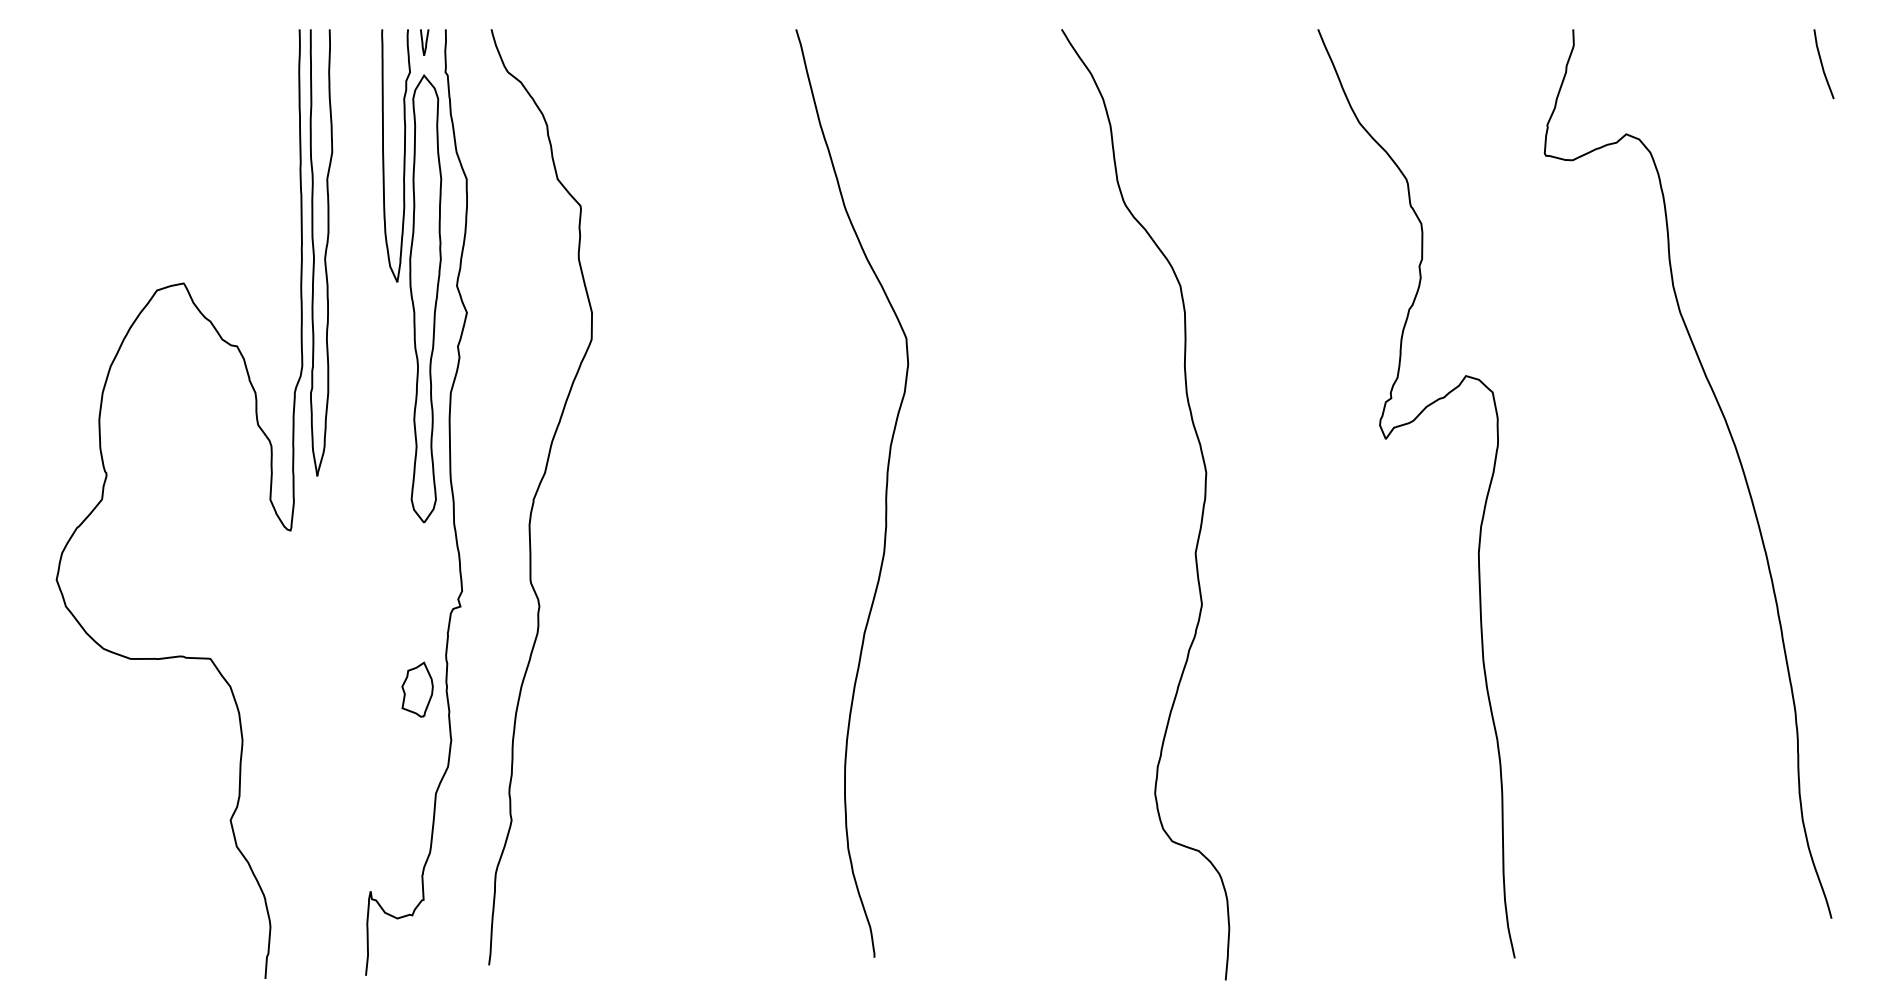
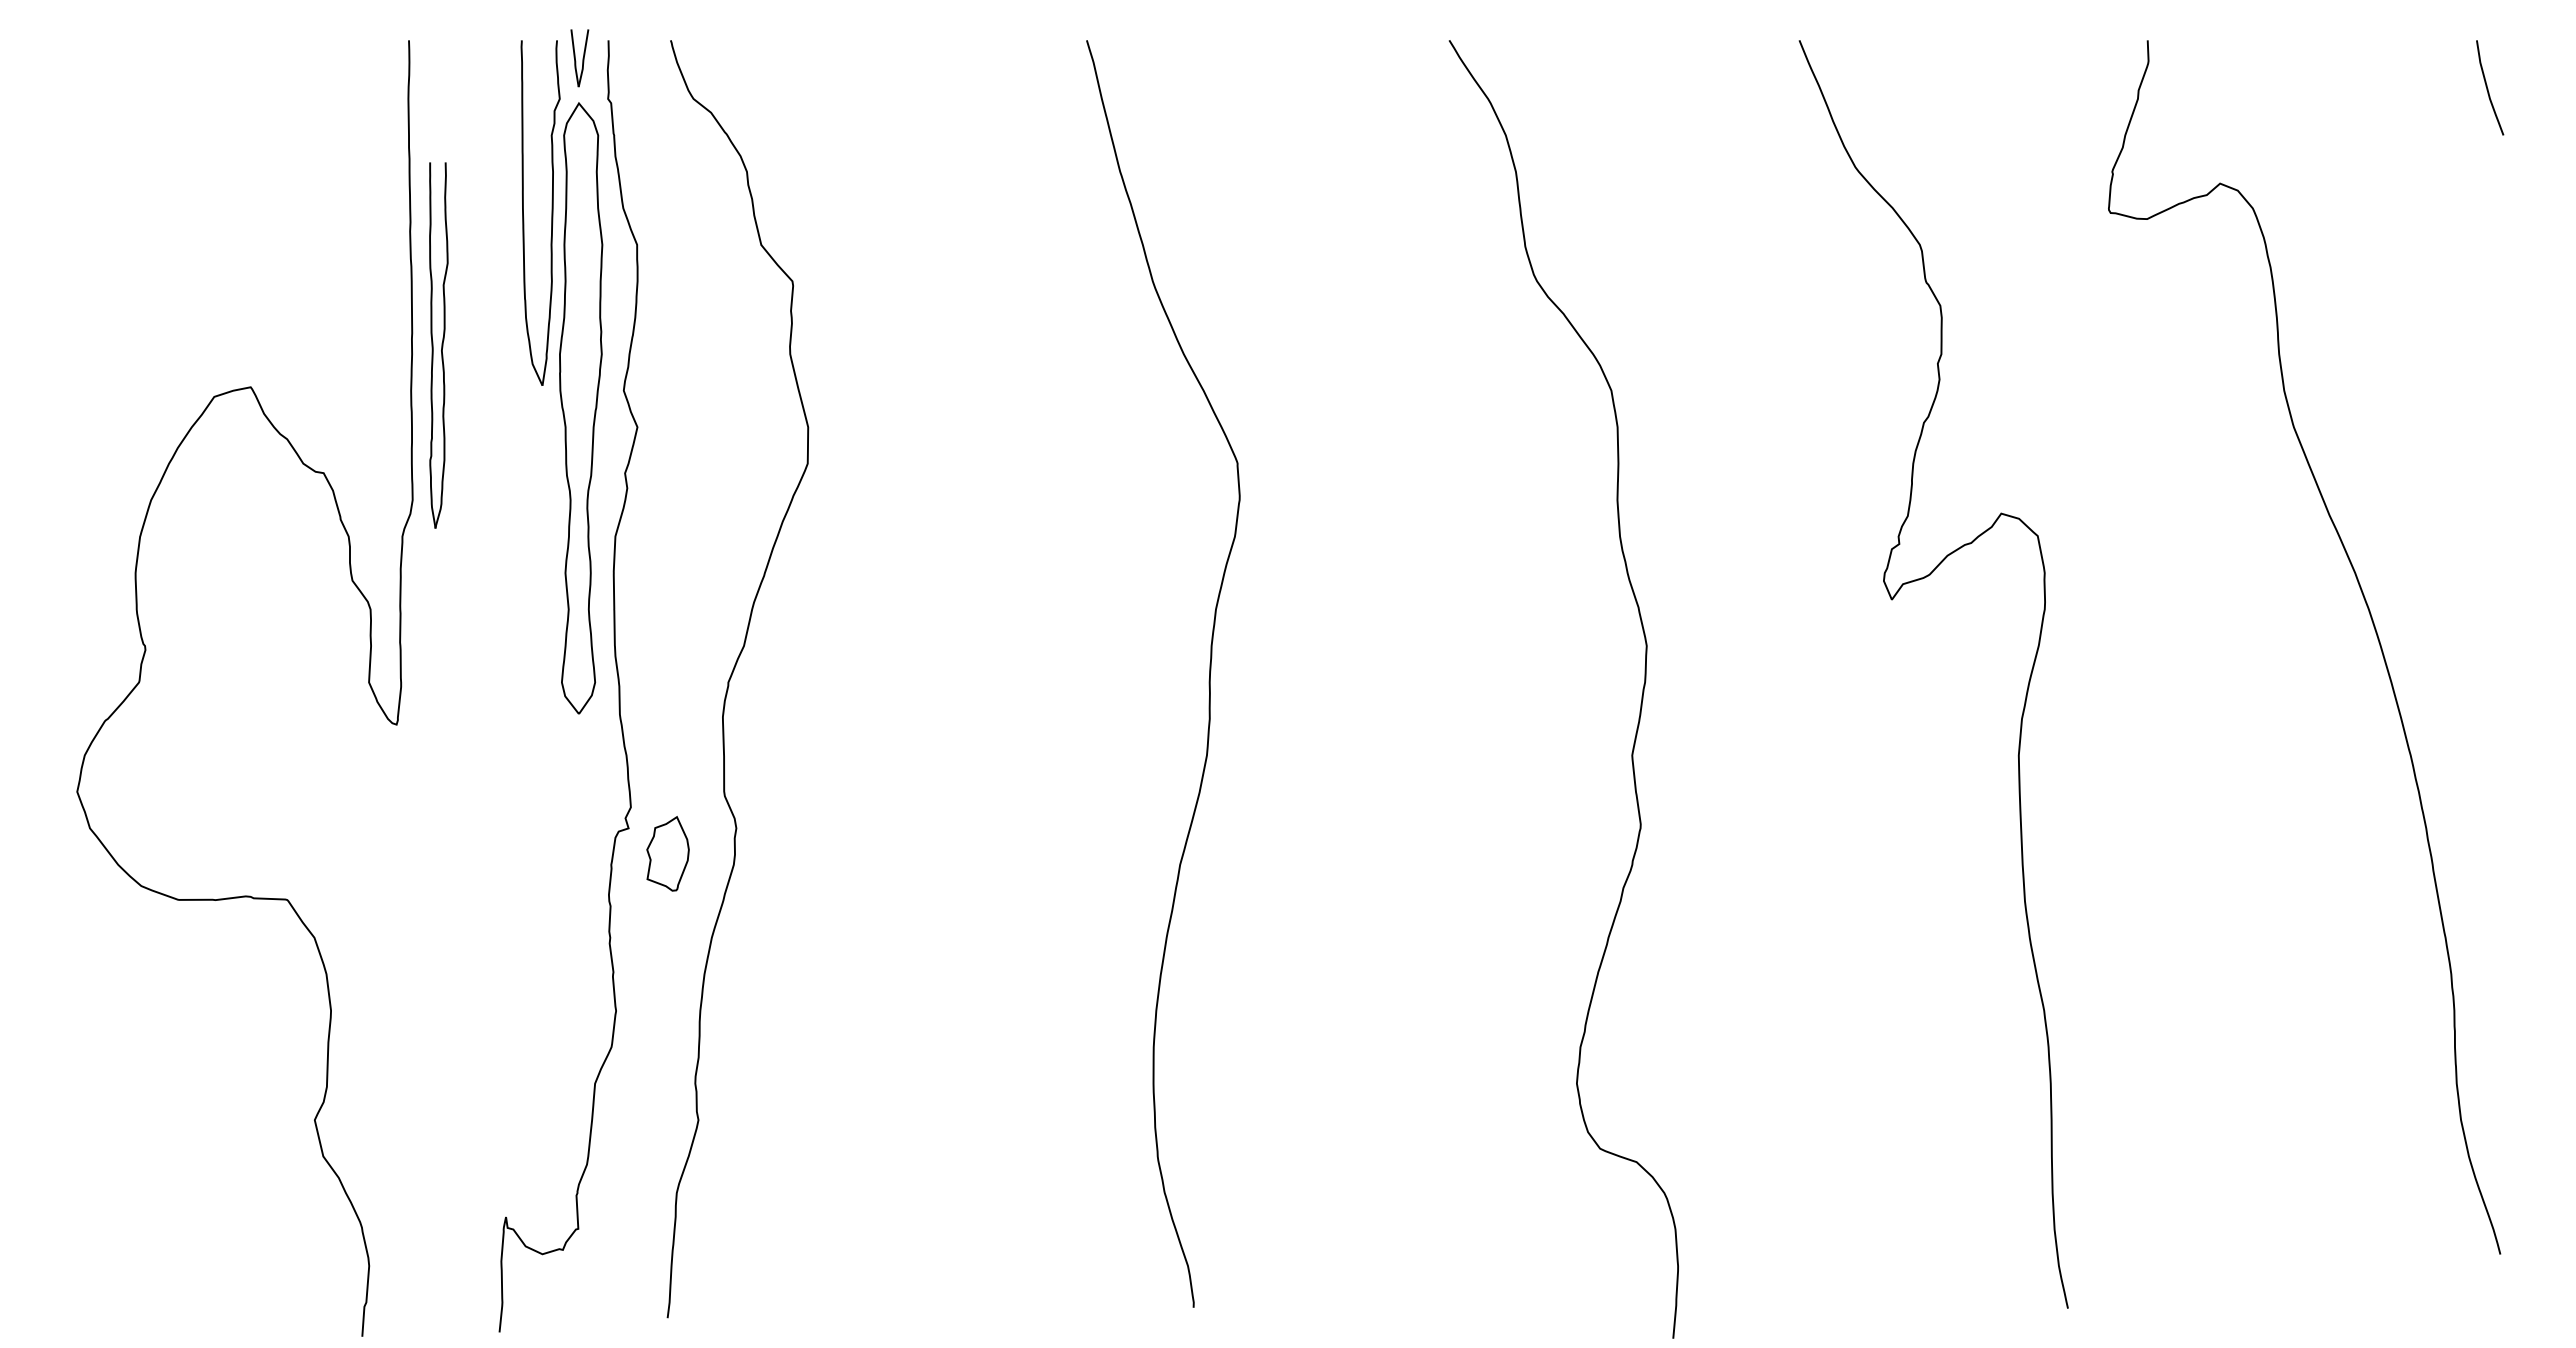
part: (424, 42) -> (579, 58), size x1.6
part: (321, 252) -> (438, 345), size x0.6
part: (417, 689) -> (667, 853), moved

